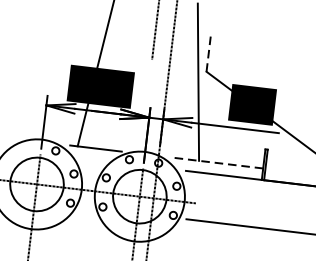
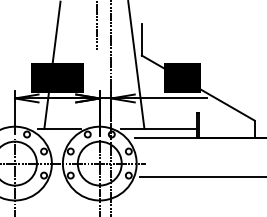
line: (208, 52) -> (141, 39), dashed -> solid
line: (216, 162) -> (158, 128), dashed -> solid

